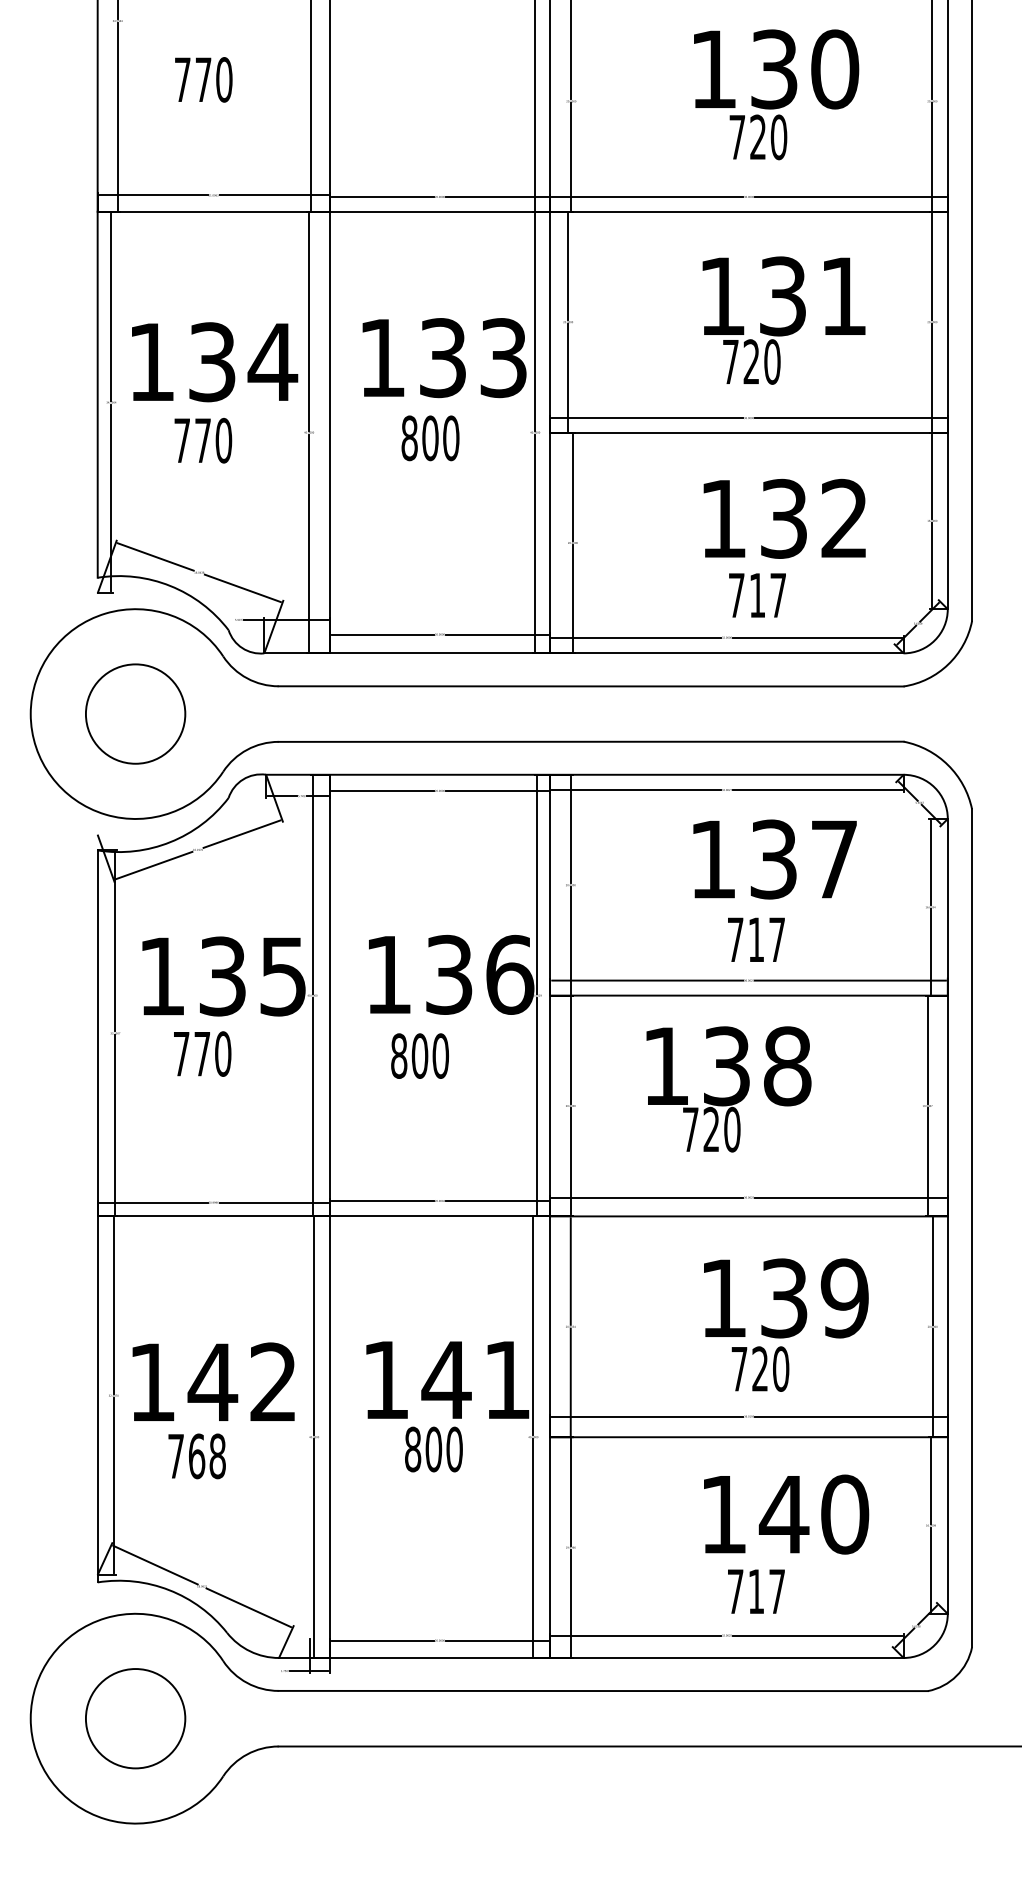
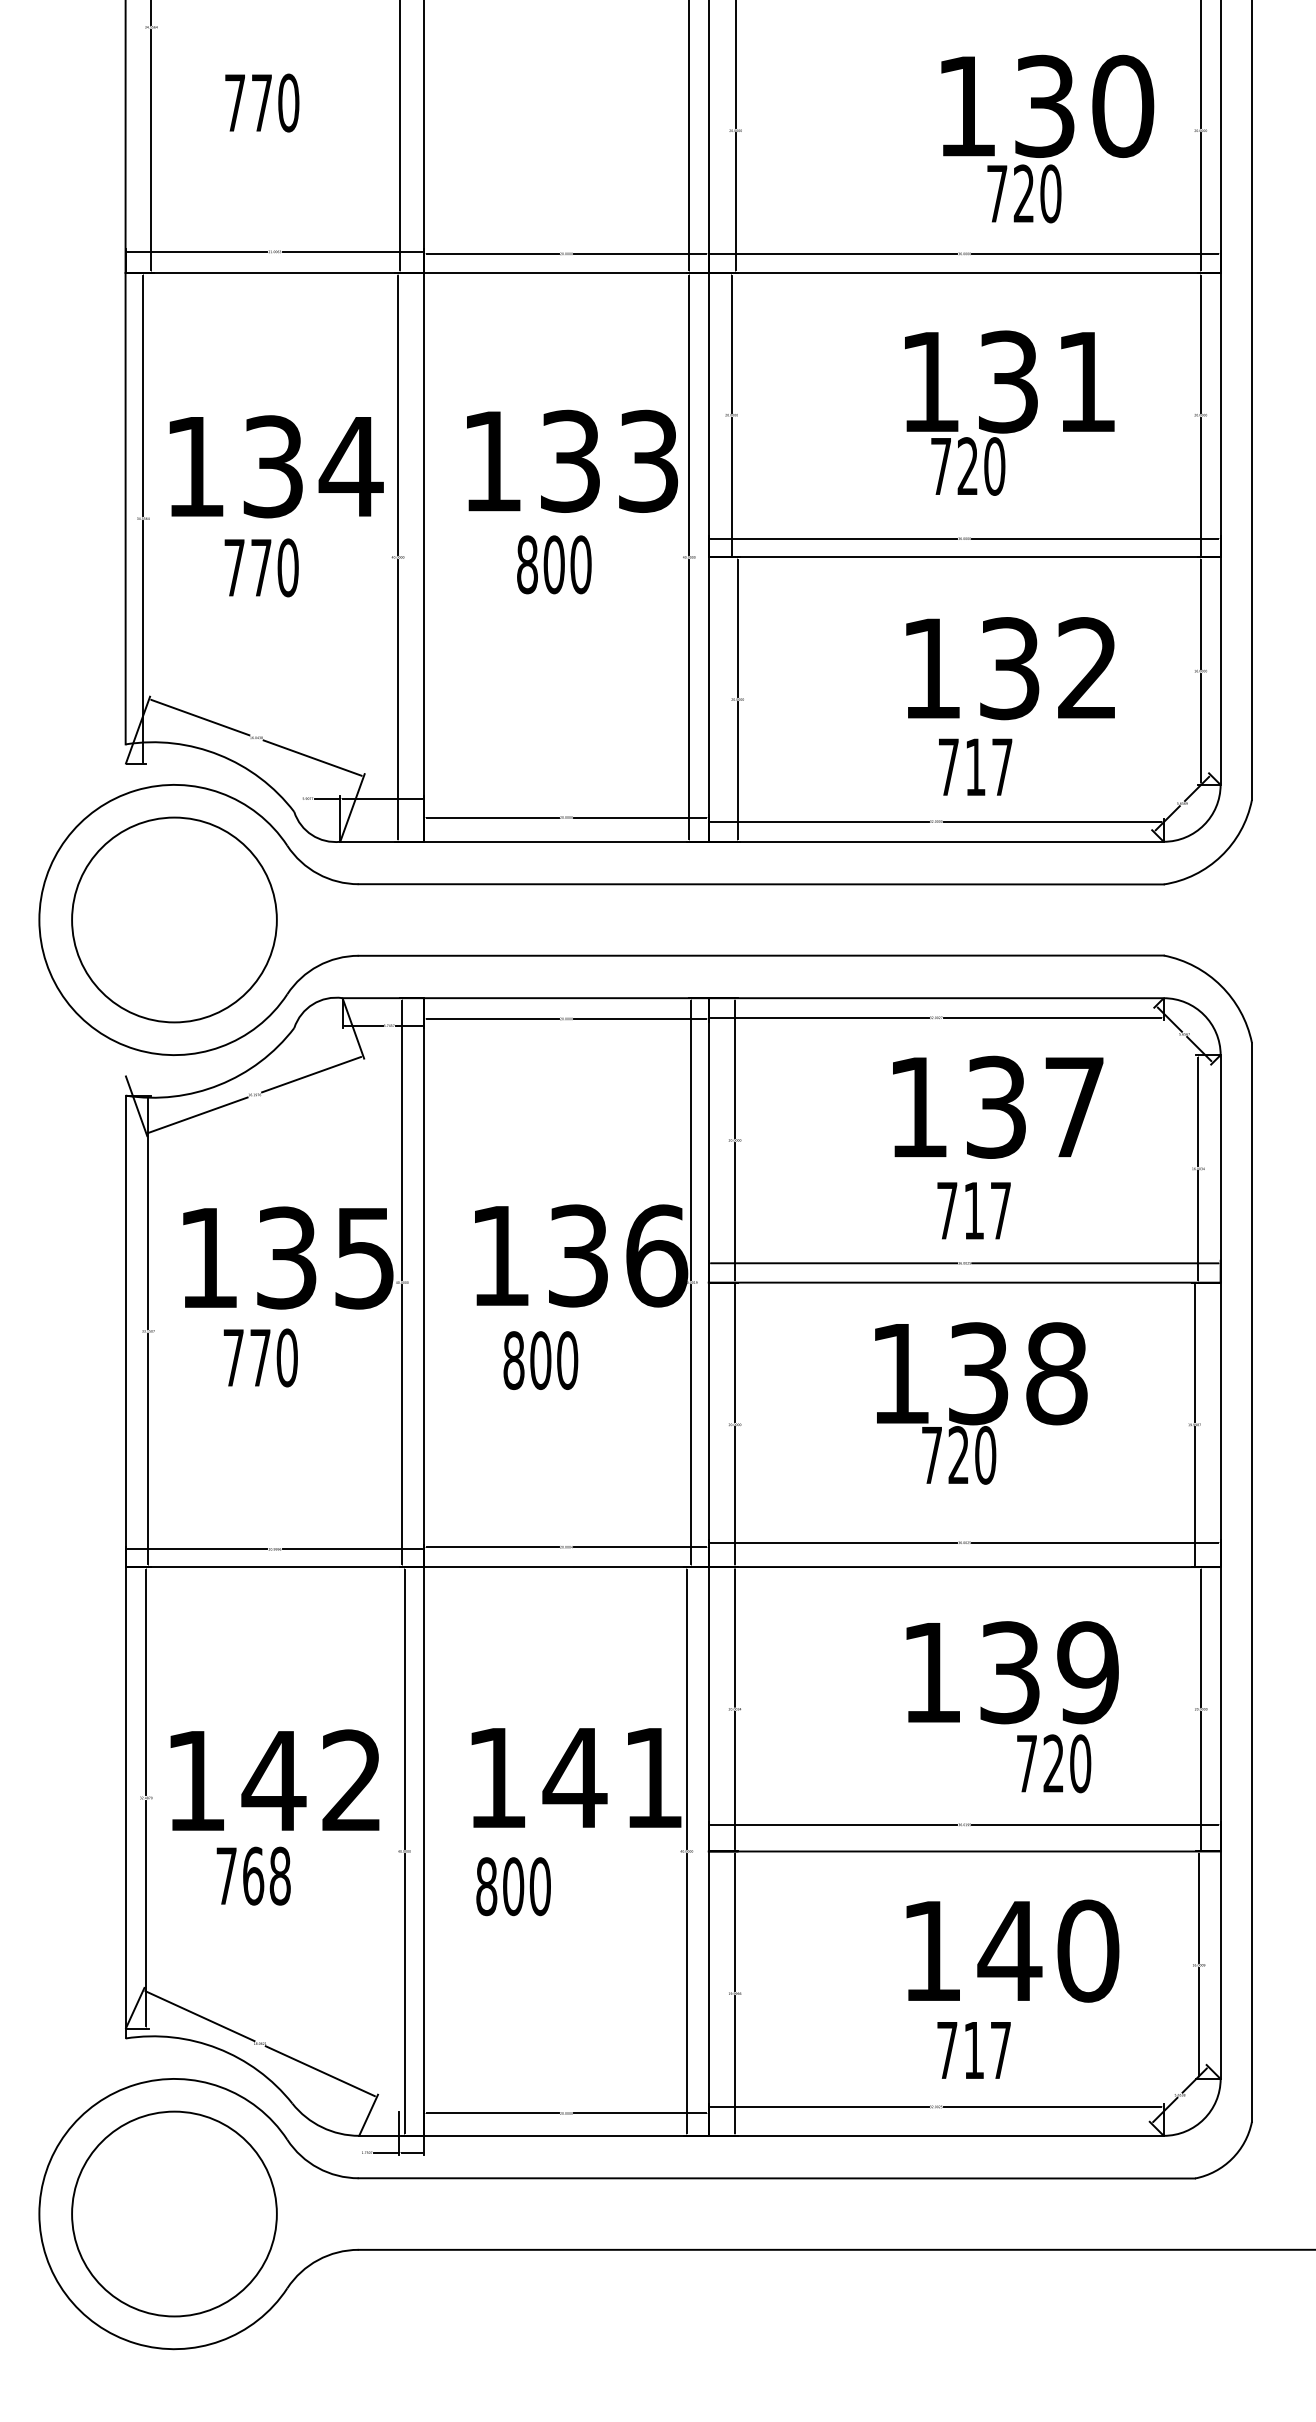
text: (776, 94) -> (1047, 138), moved
circle: (135, 713) -> (174, 919), size x1.6
text: (728, 1089) -> (980, 1403), moved
text: (760, 1368) -> (1054, 1762), moved
text: (433, 1449) -> (513, 1886), moved
circle: (135, 1718) -> (174, 2213), size x1.6

